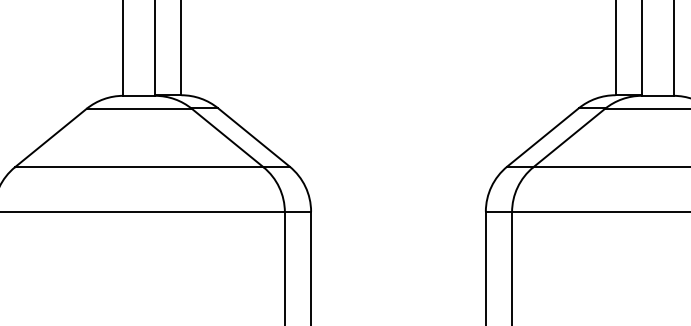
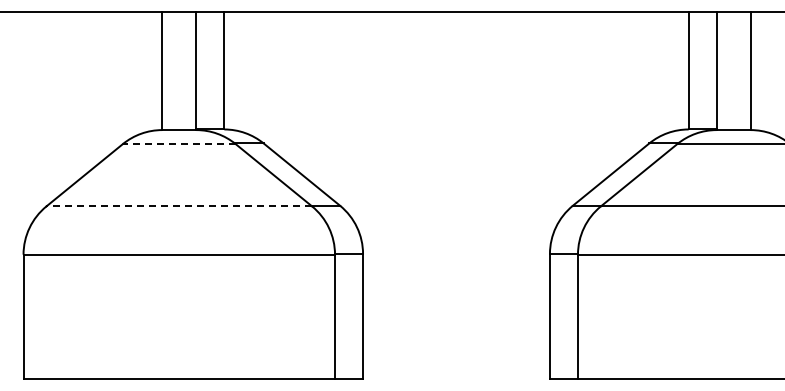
line: (138, 109) -> (178, 144), solid -> dashed
line: (139, 167) -> (179, 206), solid -> dashed

